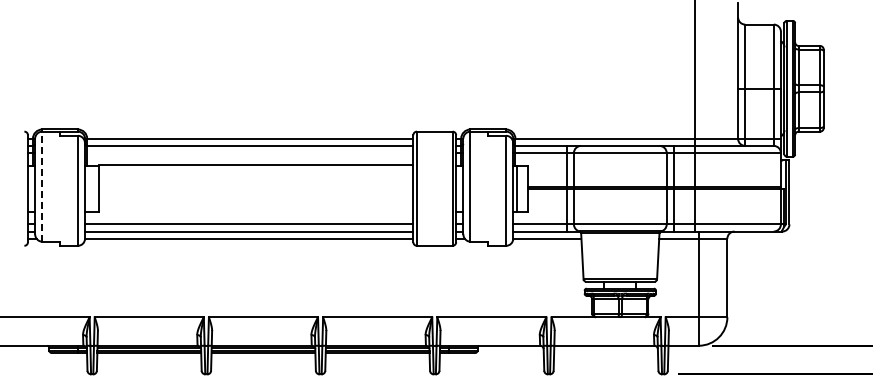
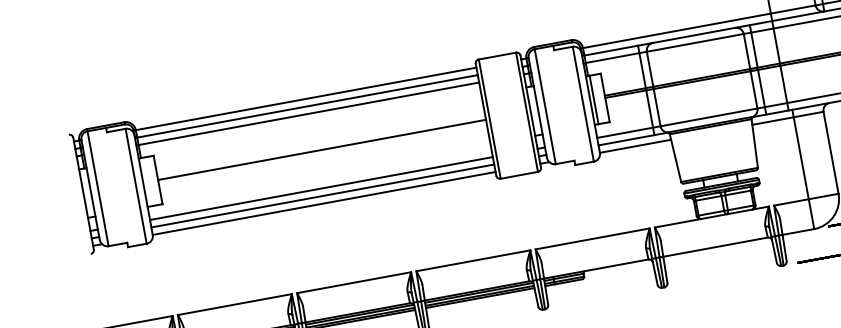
line: (249, 153) -> (308, 114), added
line: (256, 164) -> (322, 149), moved
line: (42, 185) -> (98, 187), dashed -> solid

